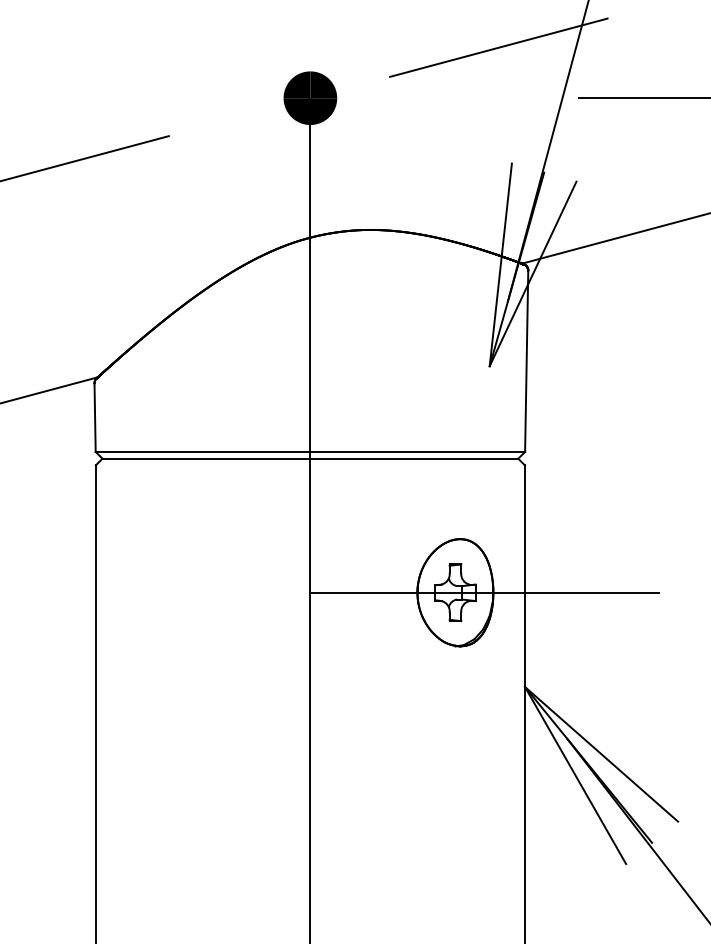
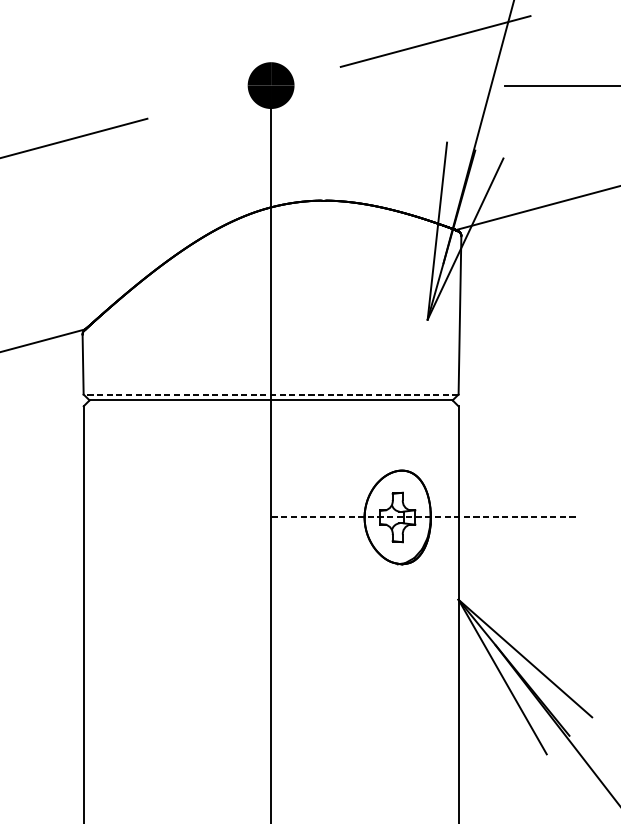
line: (310, 452) -> (271, 394), solid -> dashed
line: (484, 592) -> (423, 517), solid -> dashed

